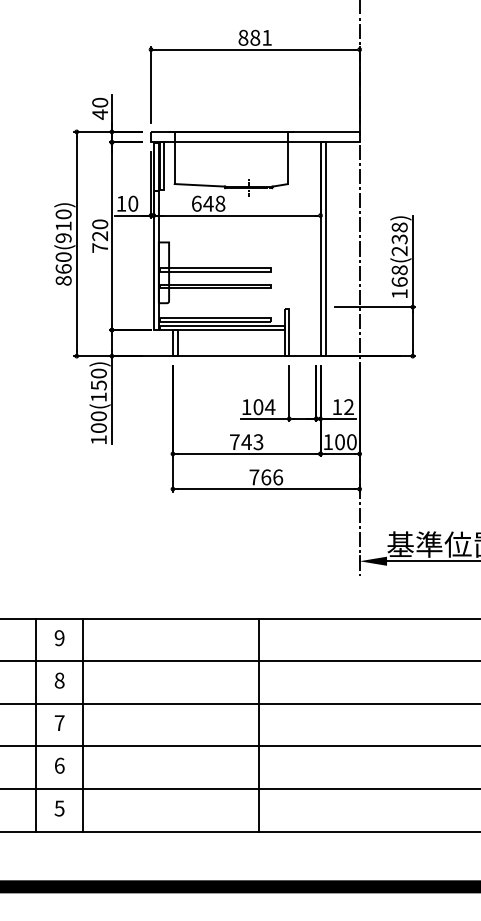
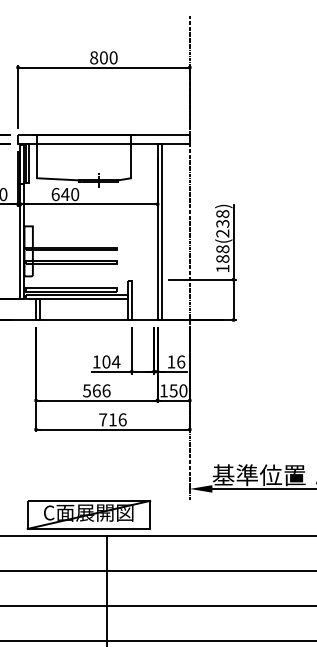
text: (260, 37) -> (108, 57), 881 -> 800
text: (220, 203) -> (75, 194), 648 -> 640
text: (399, 281) -> (222, 258), 168(238) -> 188(238)
text: (349, 407) -> (181, 362), 12 -> 16
text: (246, 442) -> (96, 391), 743 -> 566
text: (339, 442) -> (173, 391), 100 -> 150
text: (266, 477) -> (113, 419), 766 -> 716
part: (236, 592) -> (88, 514), added

